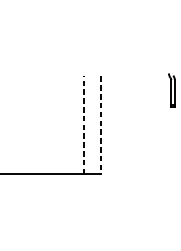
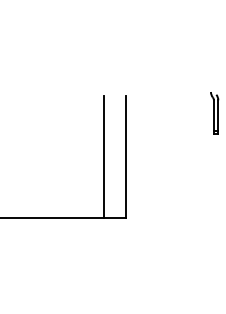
line: (83, 125) -> (104, 156), dashed -> solid
line: (101, 125) -> (126, 157), dashed -> solid

